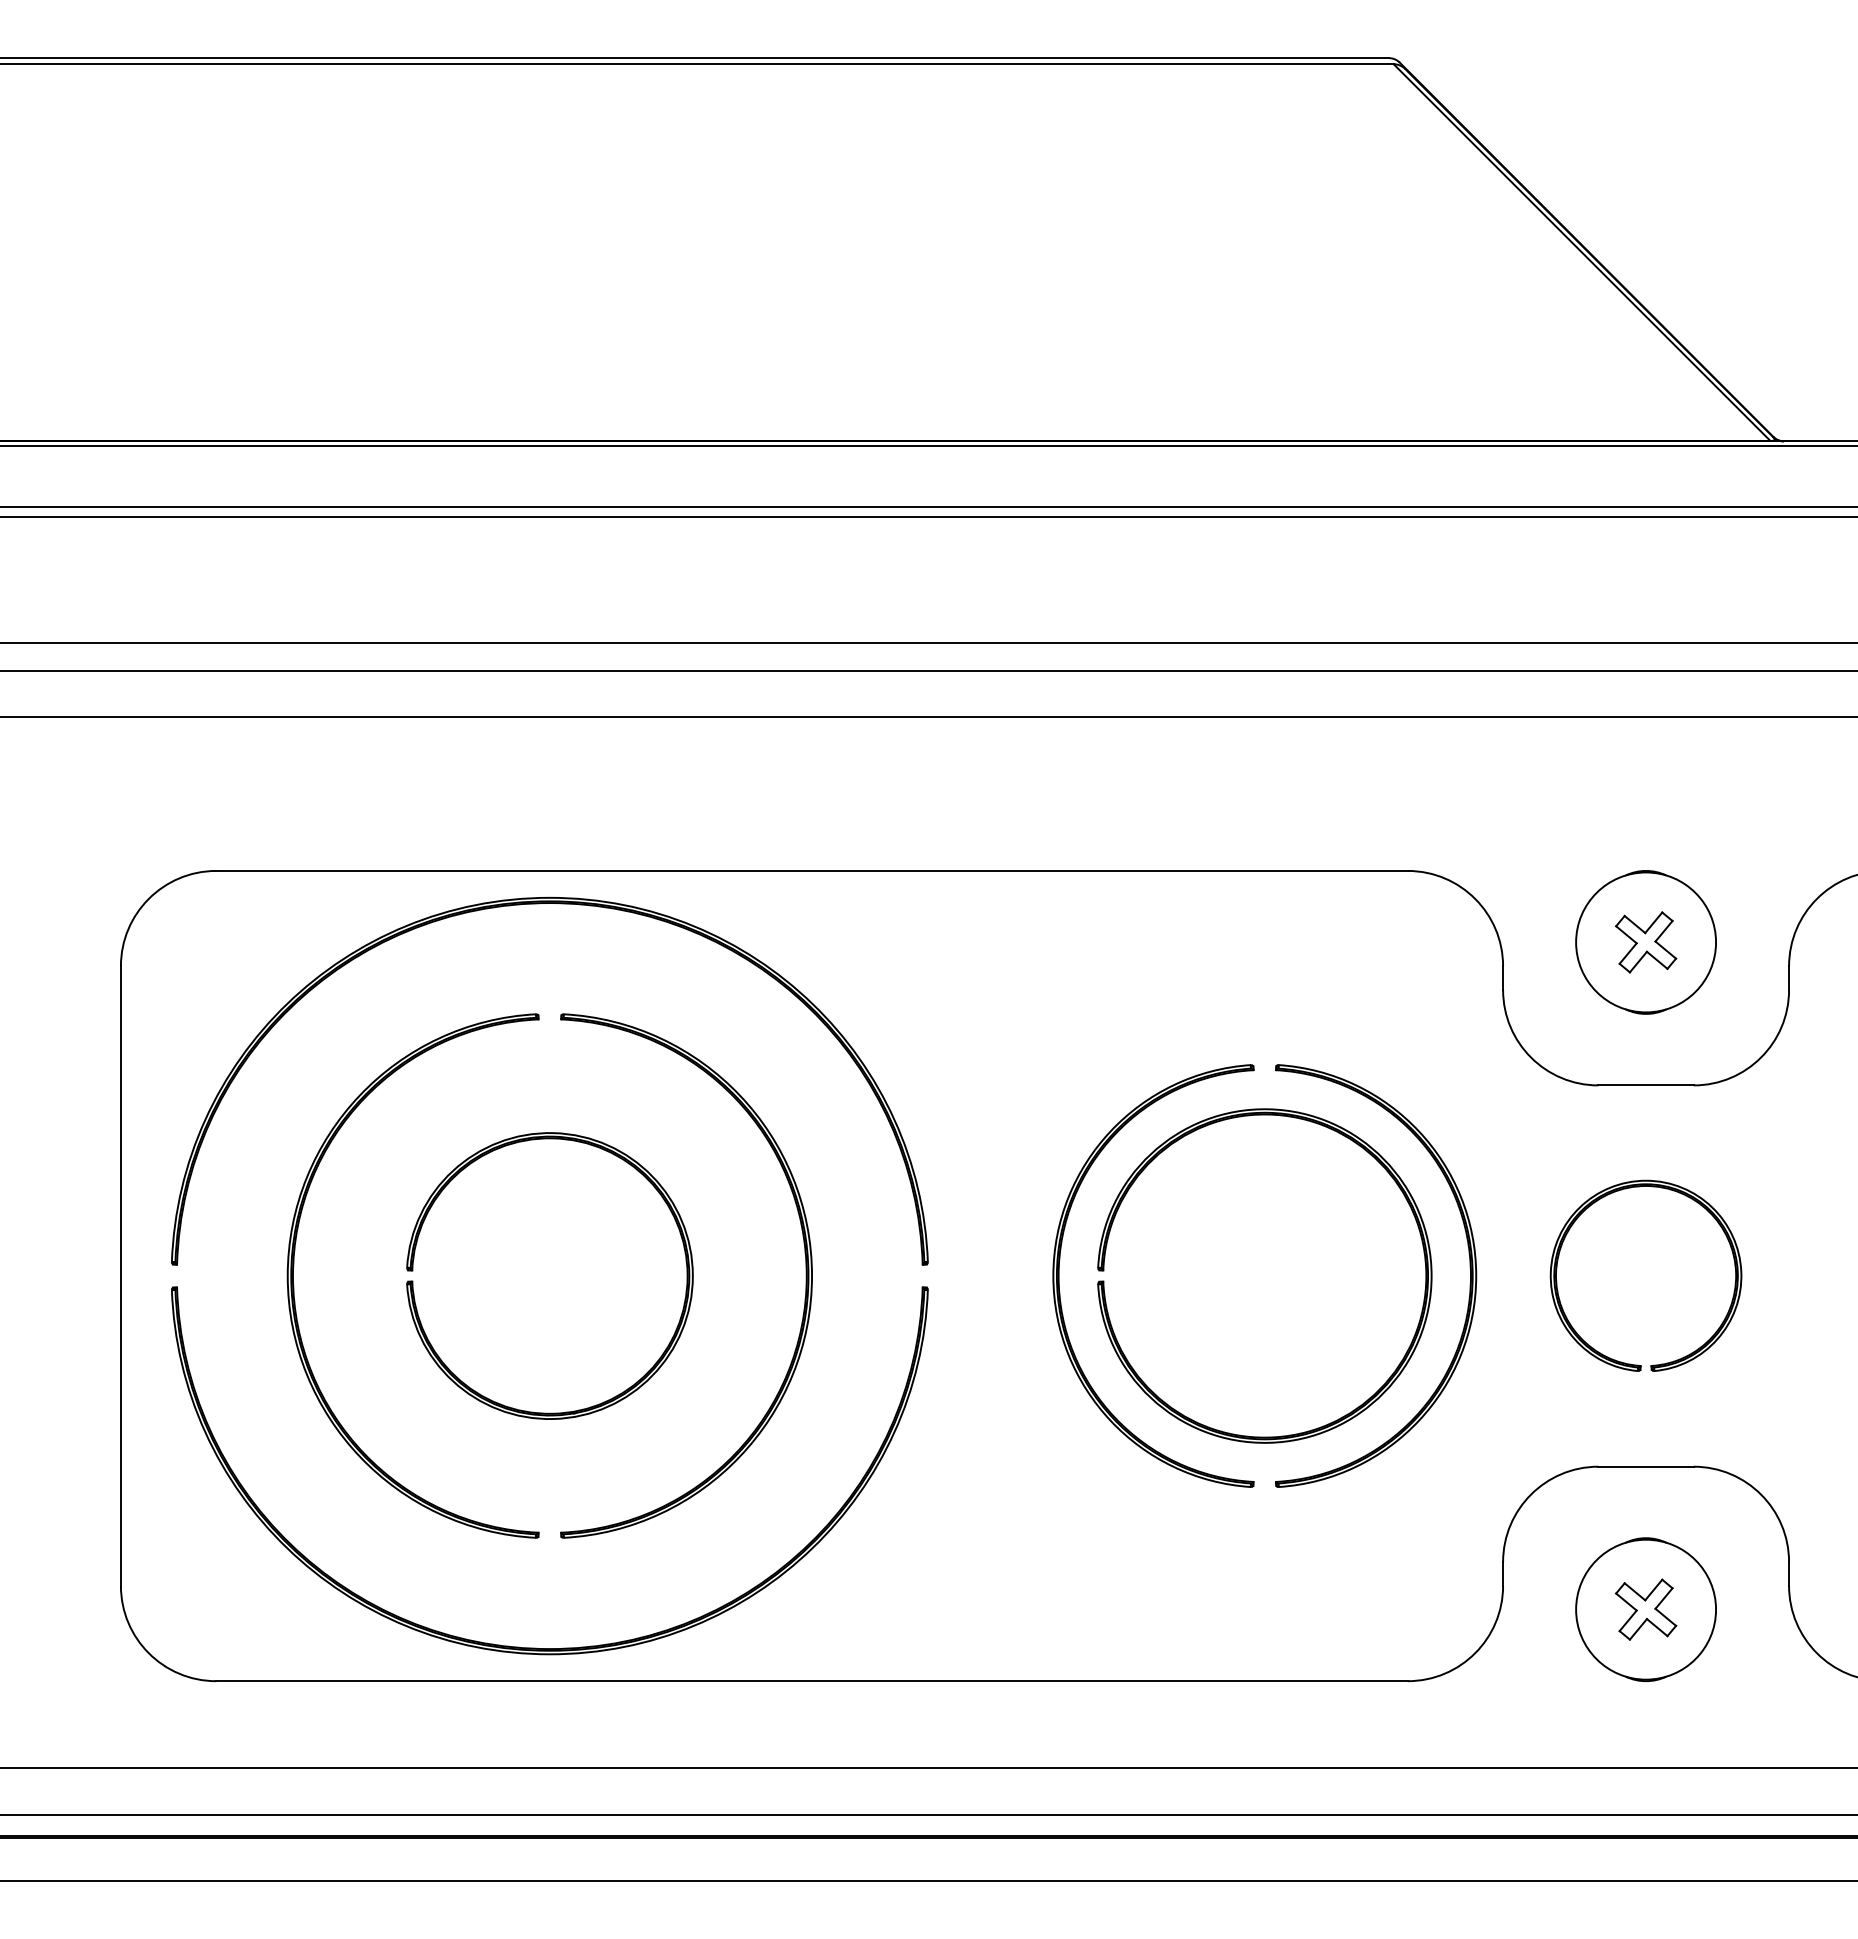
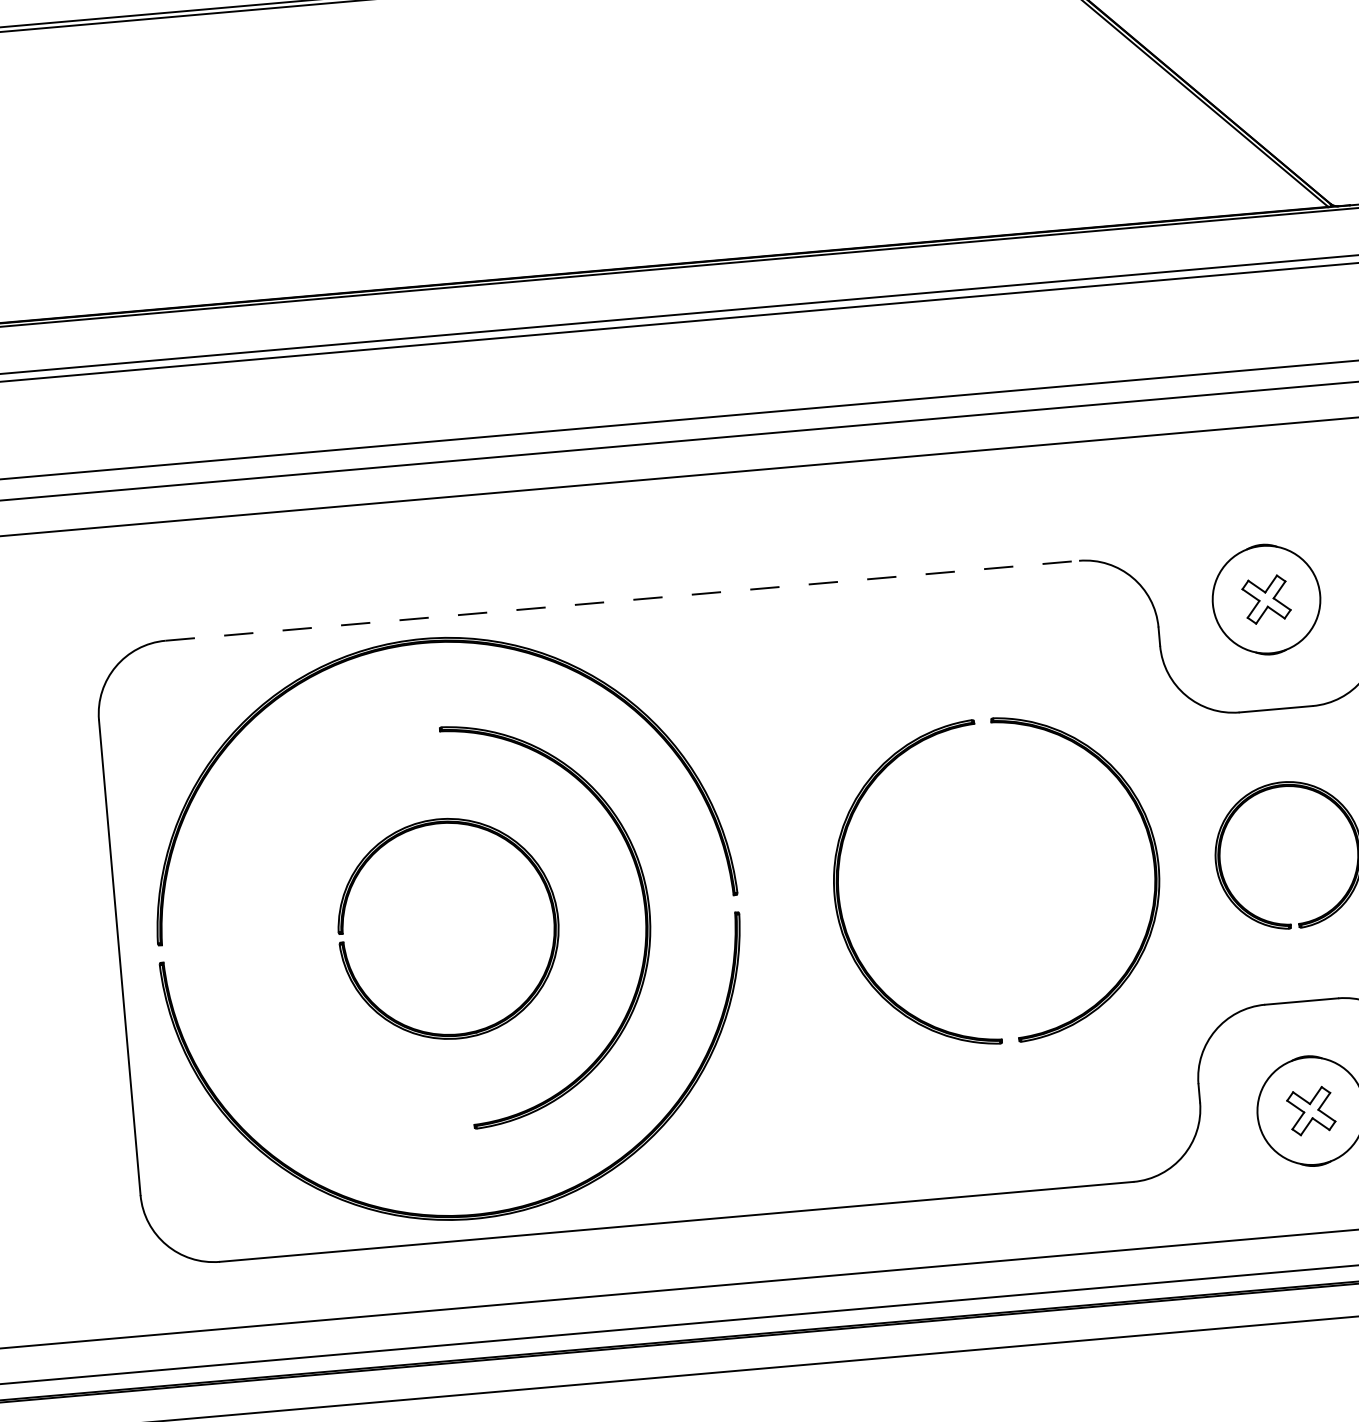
line: (812, 870) -> (622, 600), solid -> dashed
part: (1179, 1140) -> (922, 782), removed
part: (294, 1266) -> (252, 938), removed

